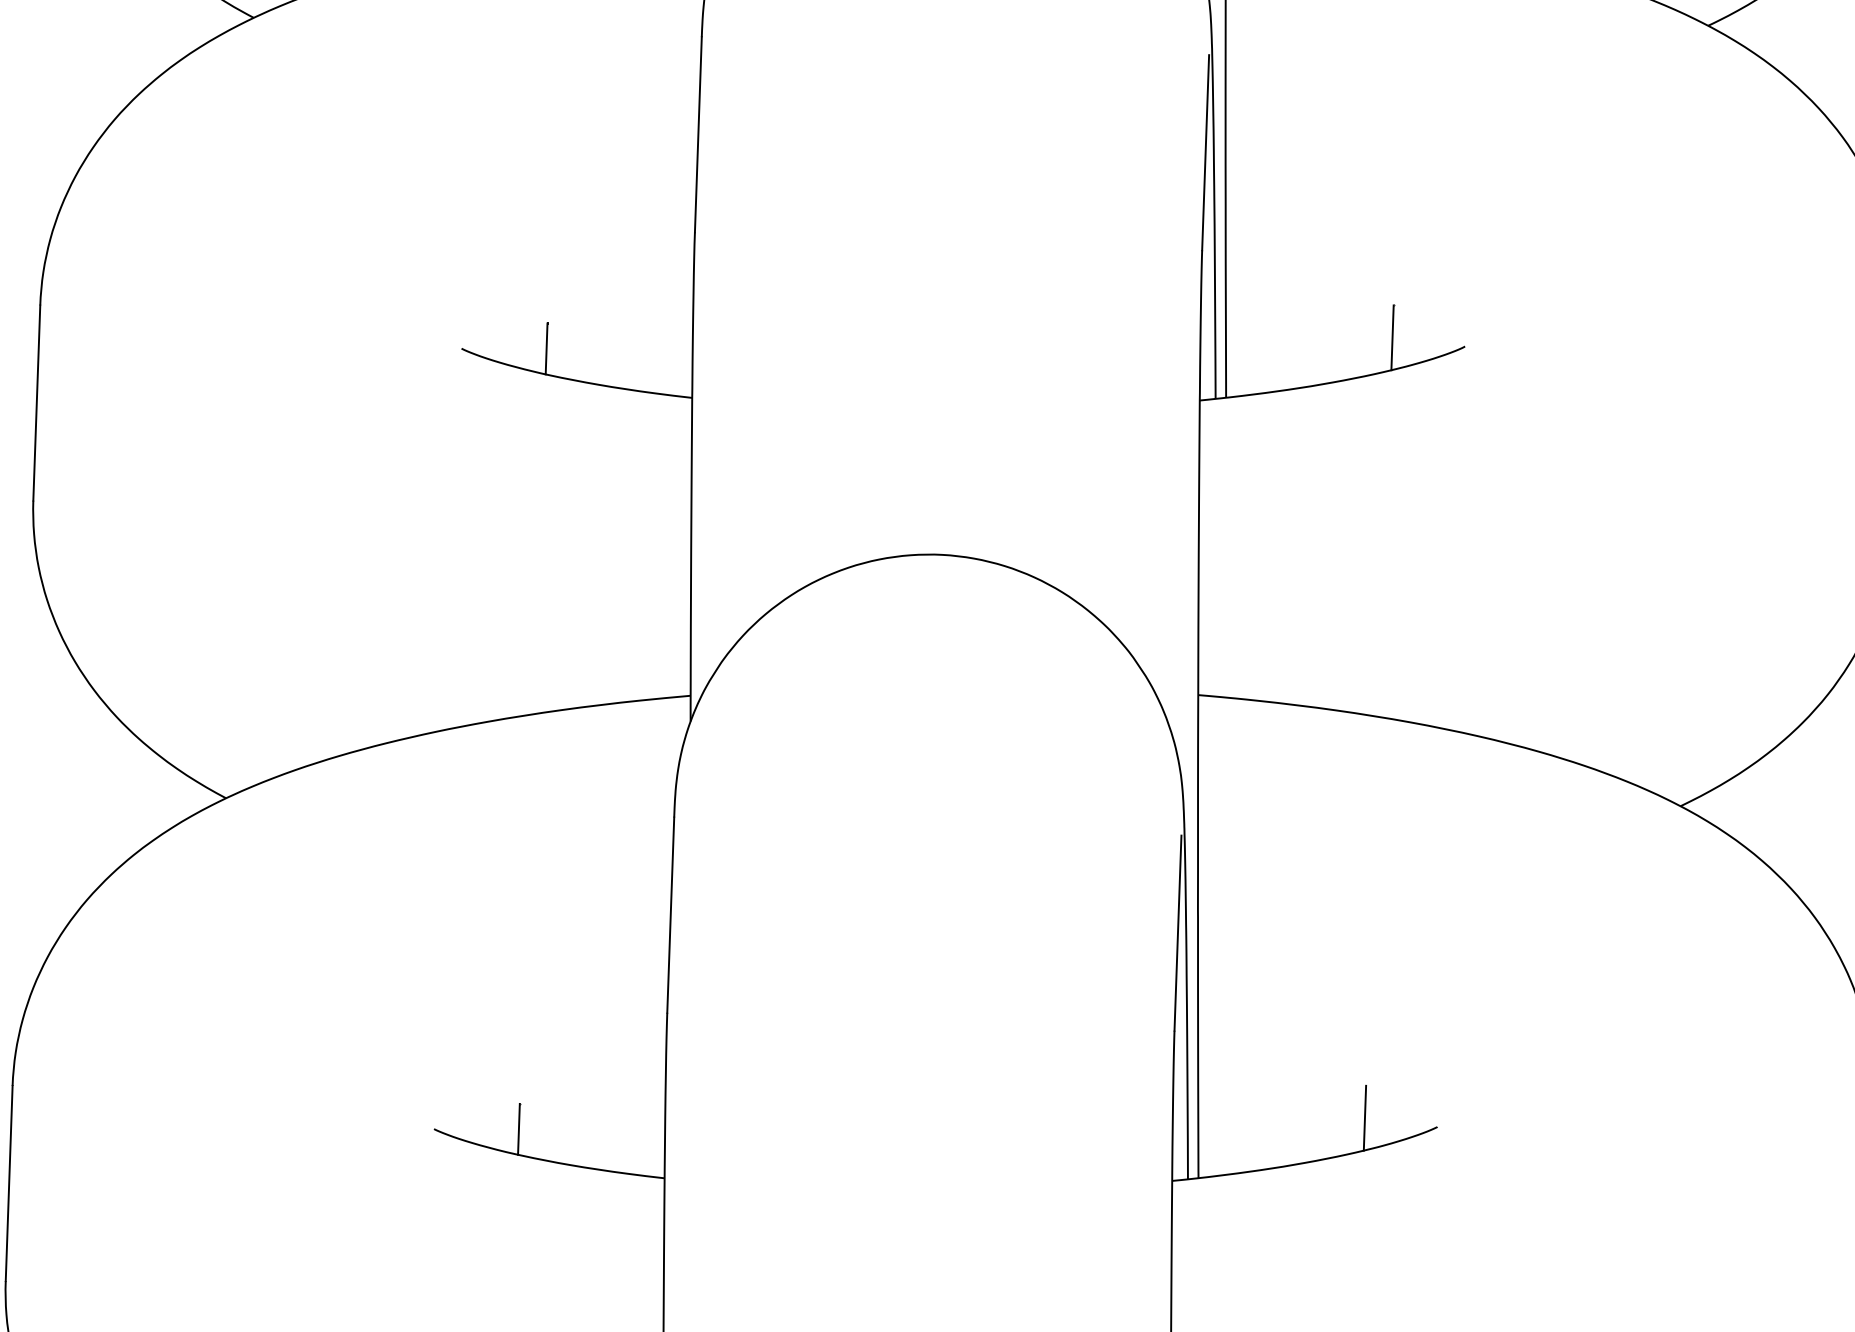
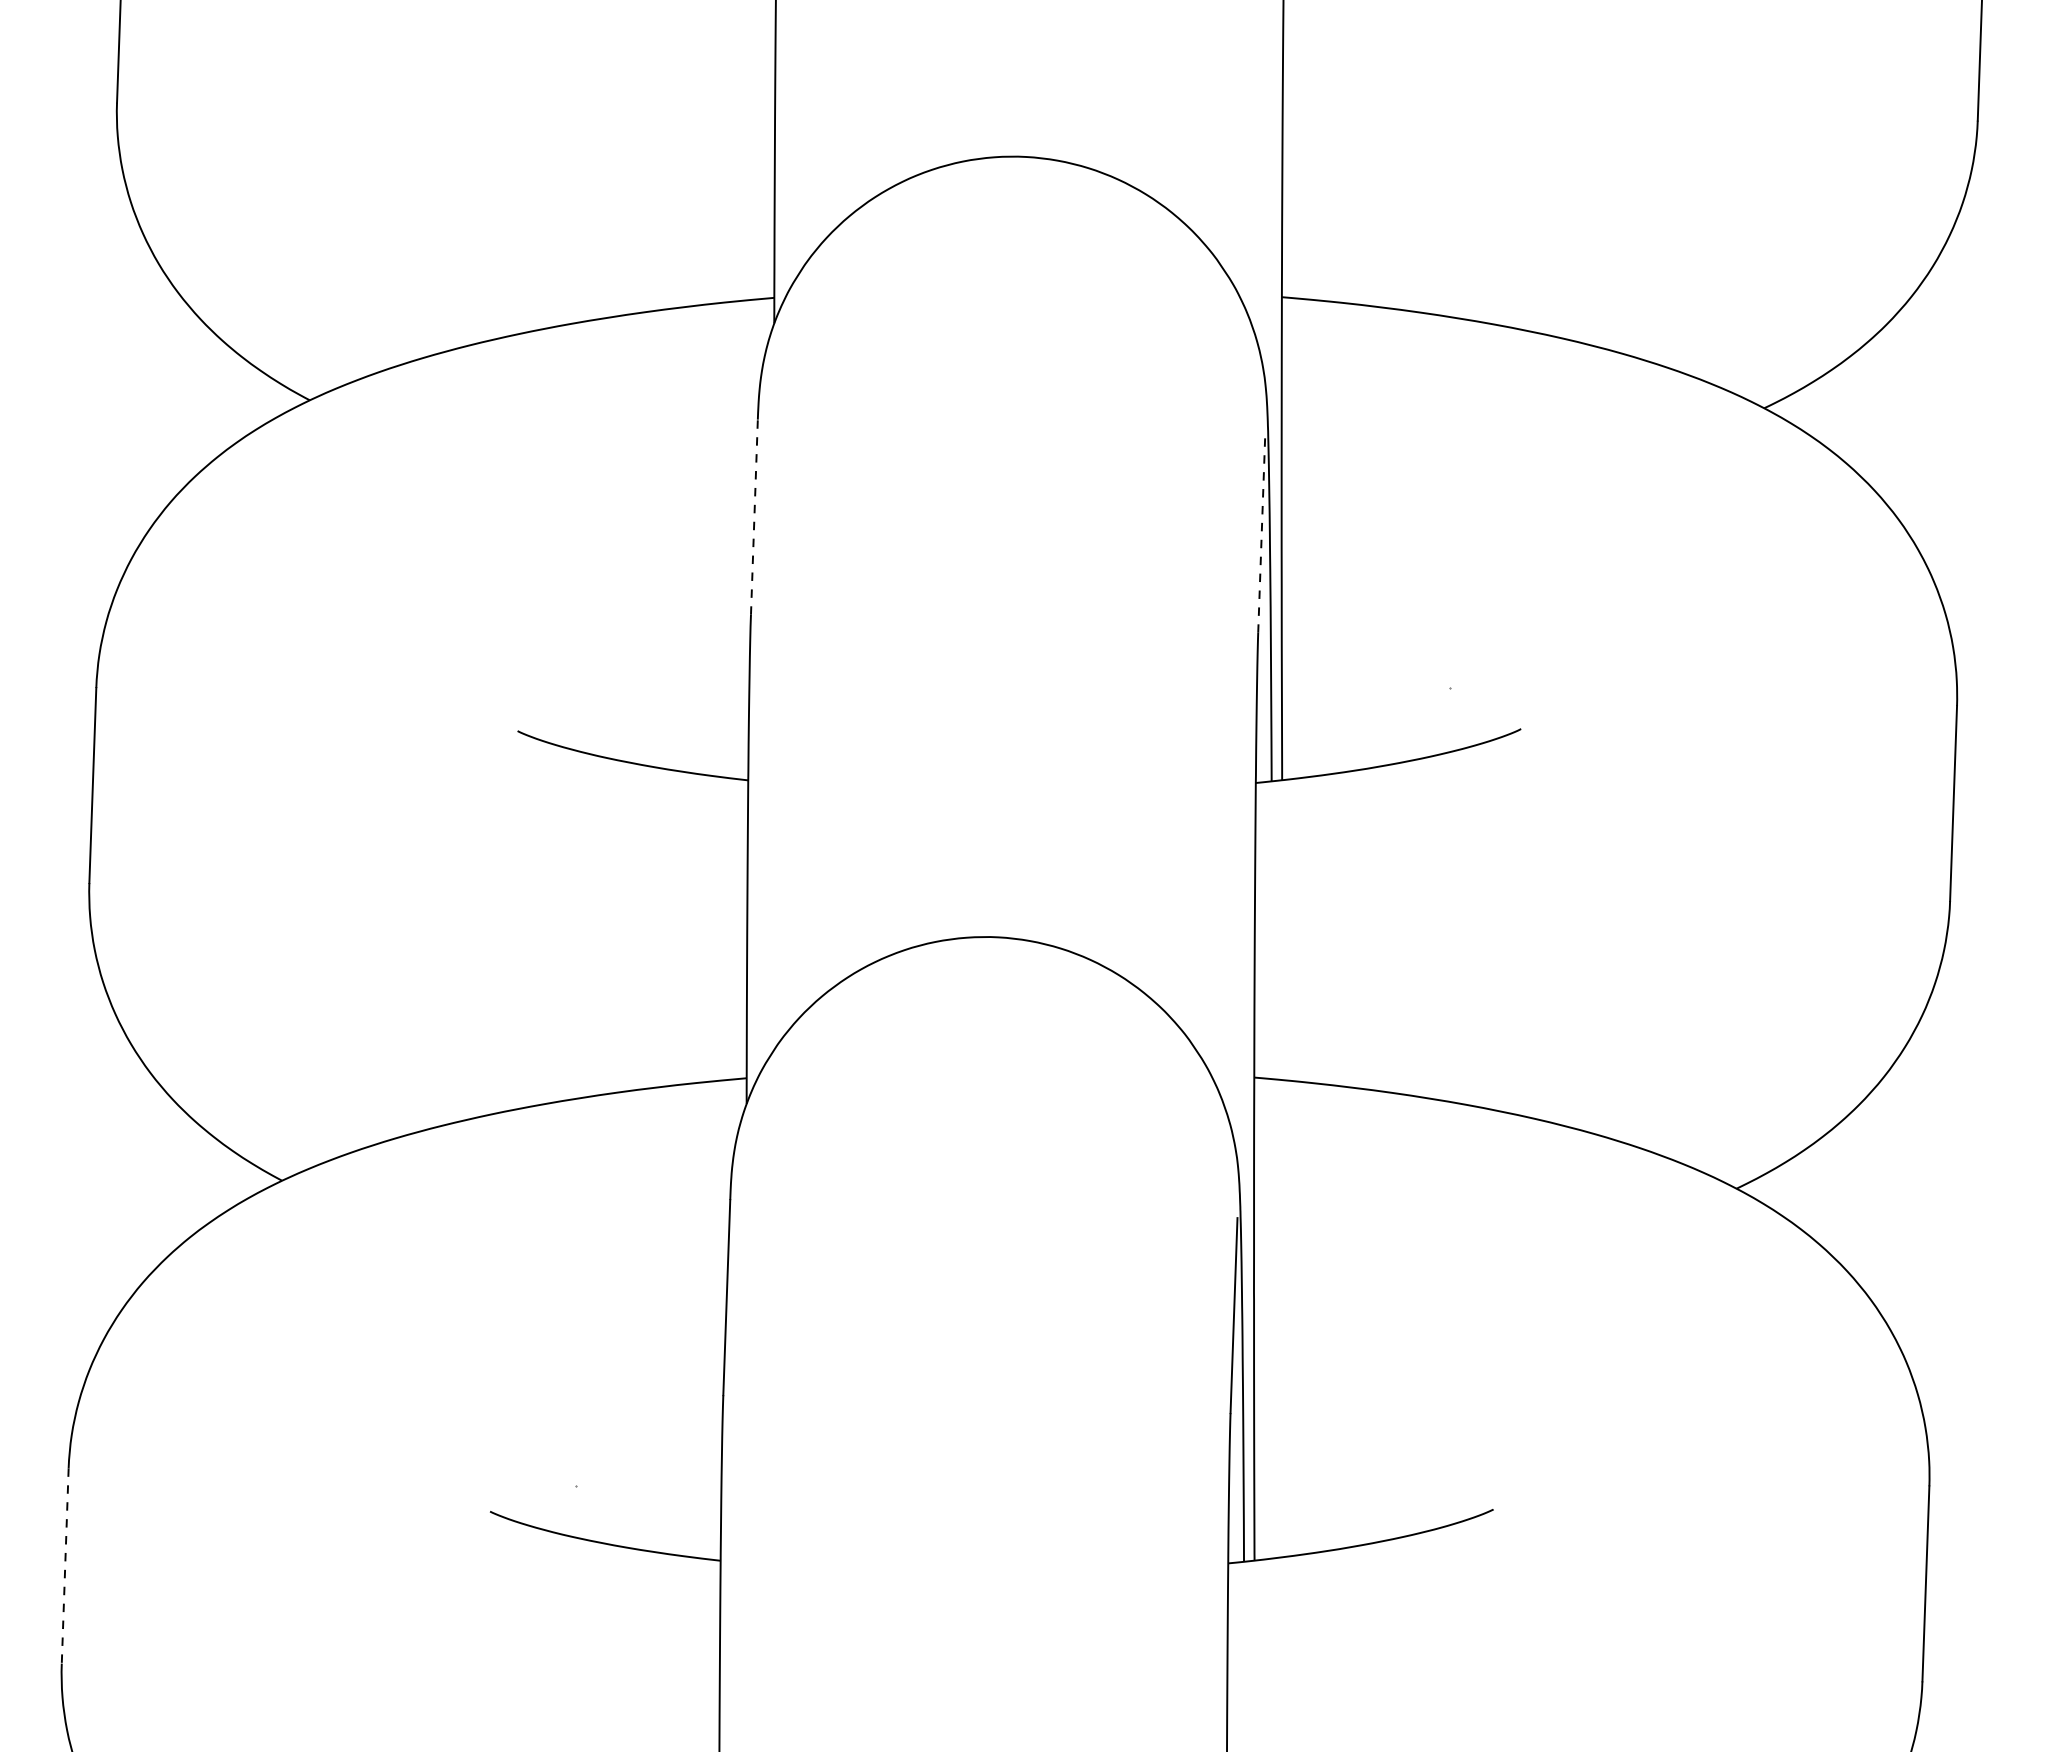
line: (698, 135) -> (754, 517), solid -> dashed
line: (1205, 153) -> (1261, 535), solid -> dashed
line: (1392, 337) -> (1448, 719), removed
line: (546, 348) -> (602, 730), removed
line: (1364, 1118) -> (1420, 1500), removed
line: (518, 1129) -> (574, 1511), removed
line: (9, 1183) -> (65, 1565), solid -> dashed

